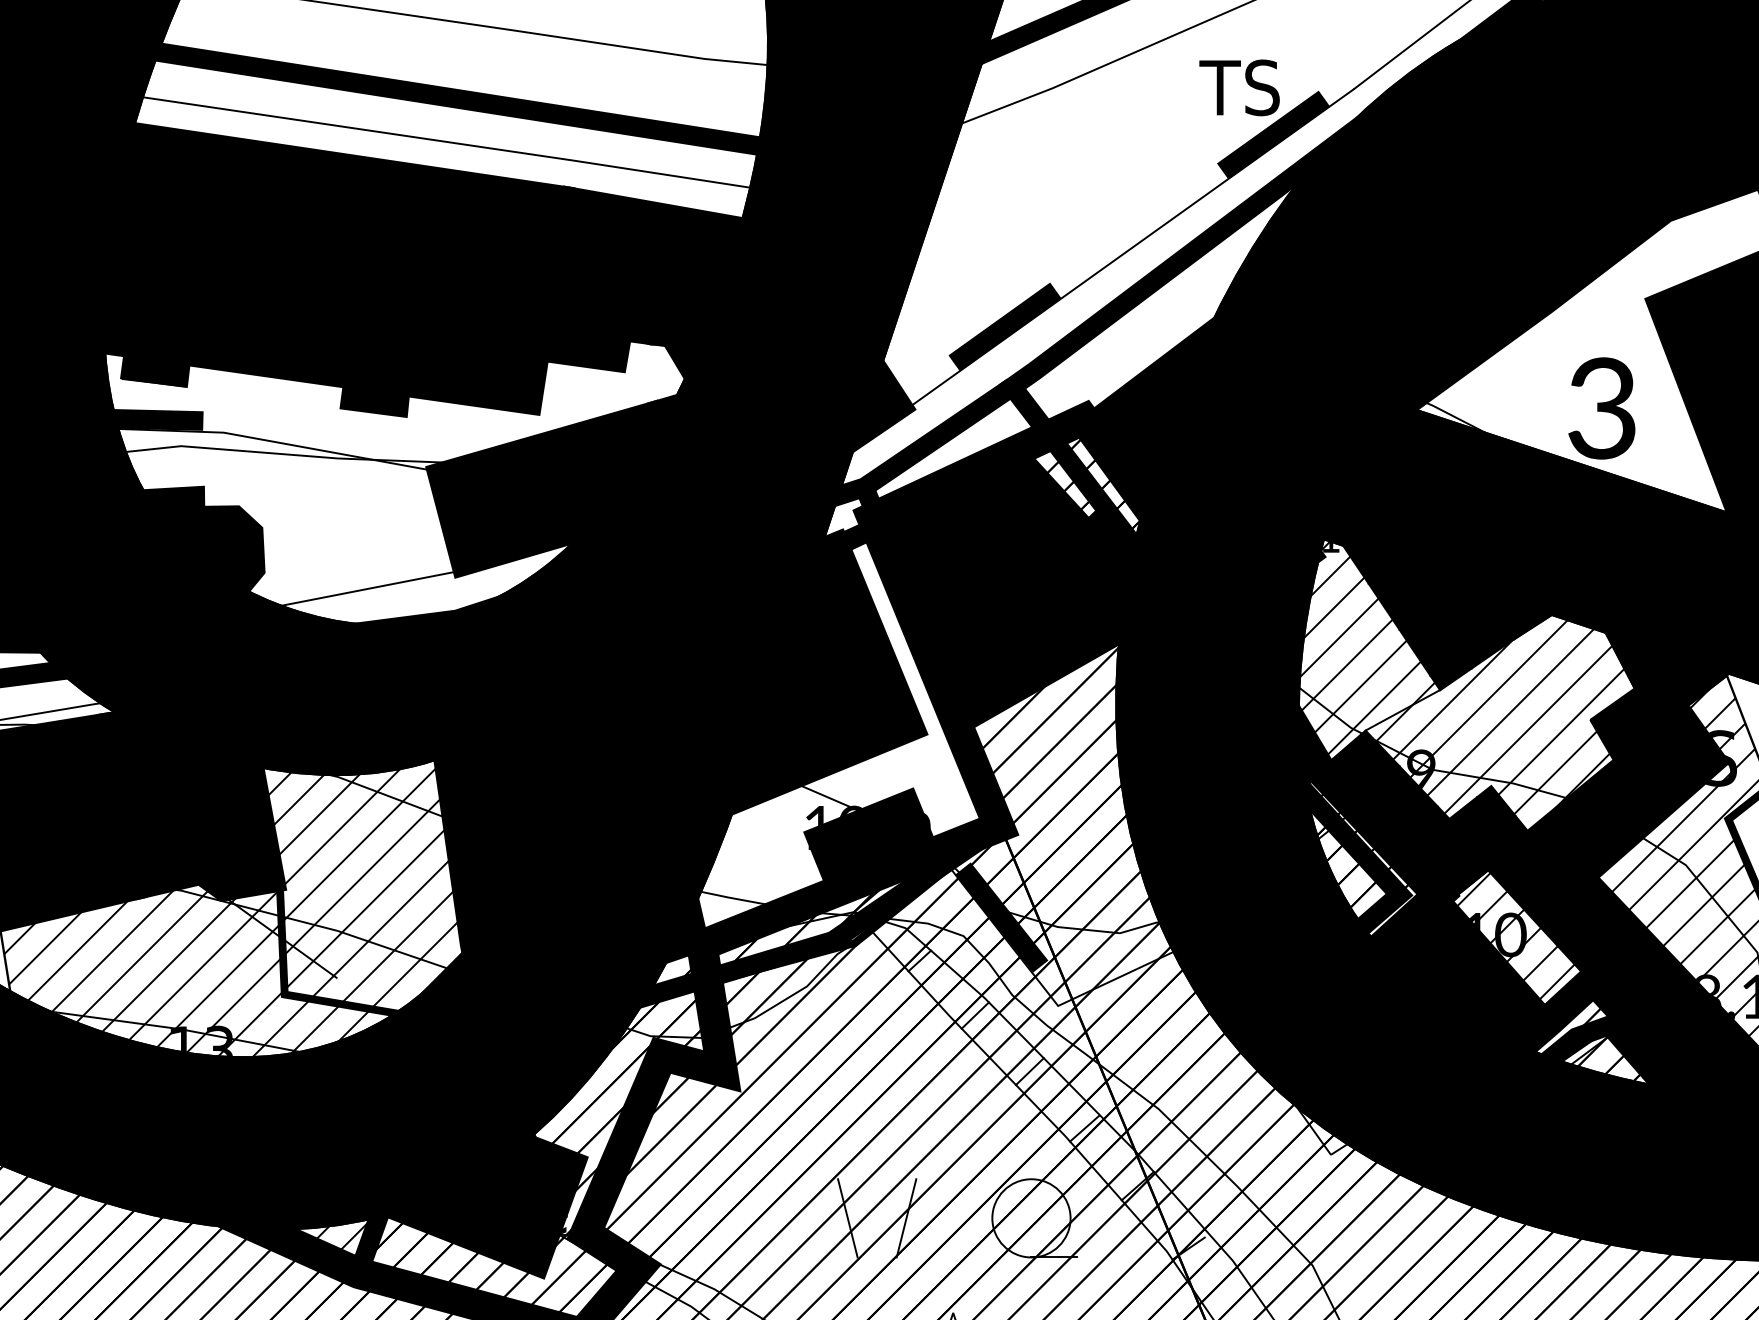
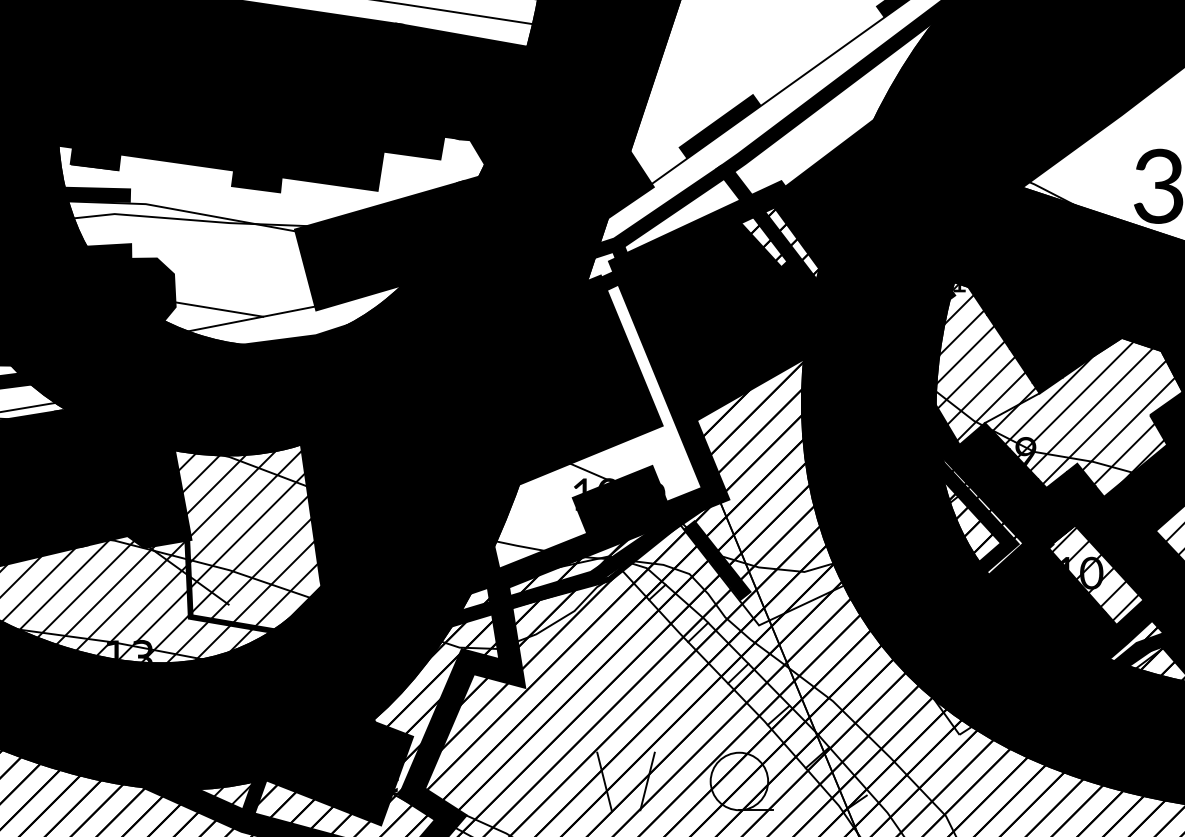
line: (320, 575) -> (217, 309), added

